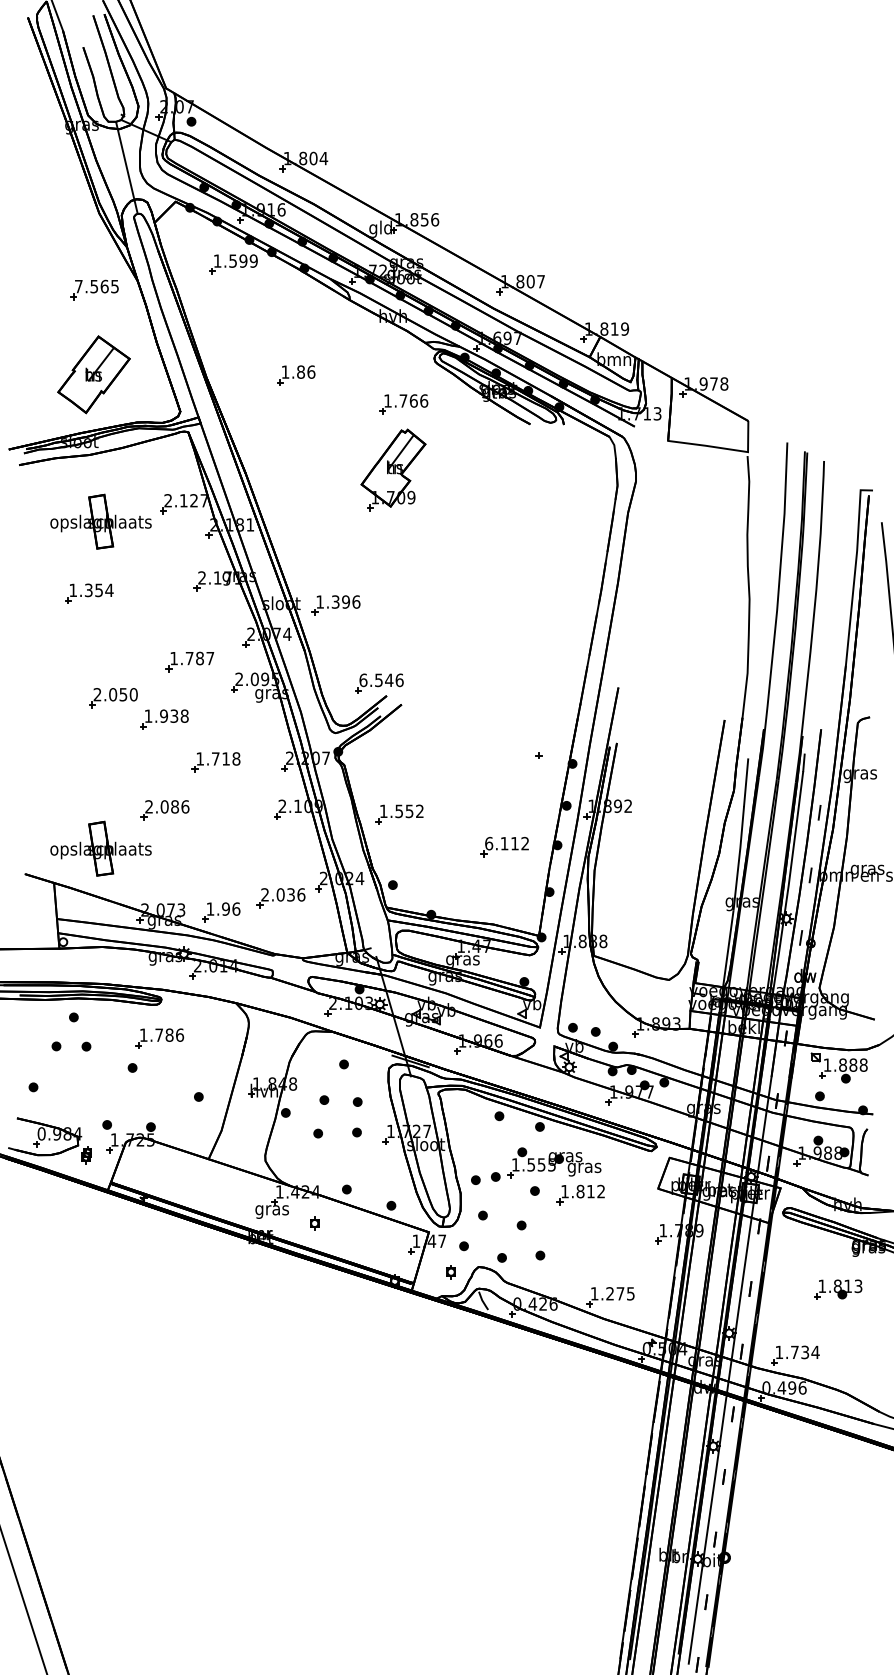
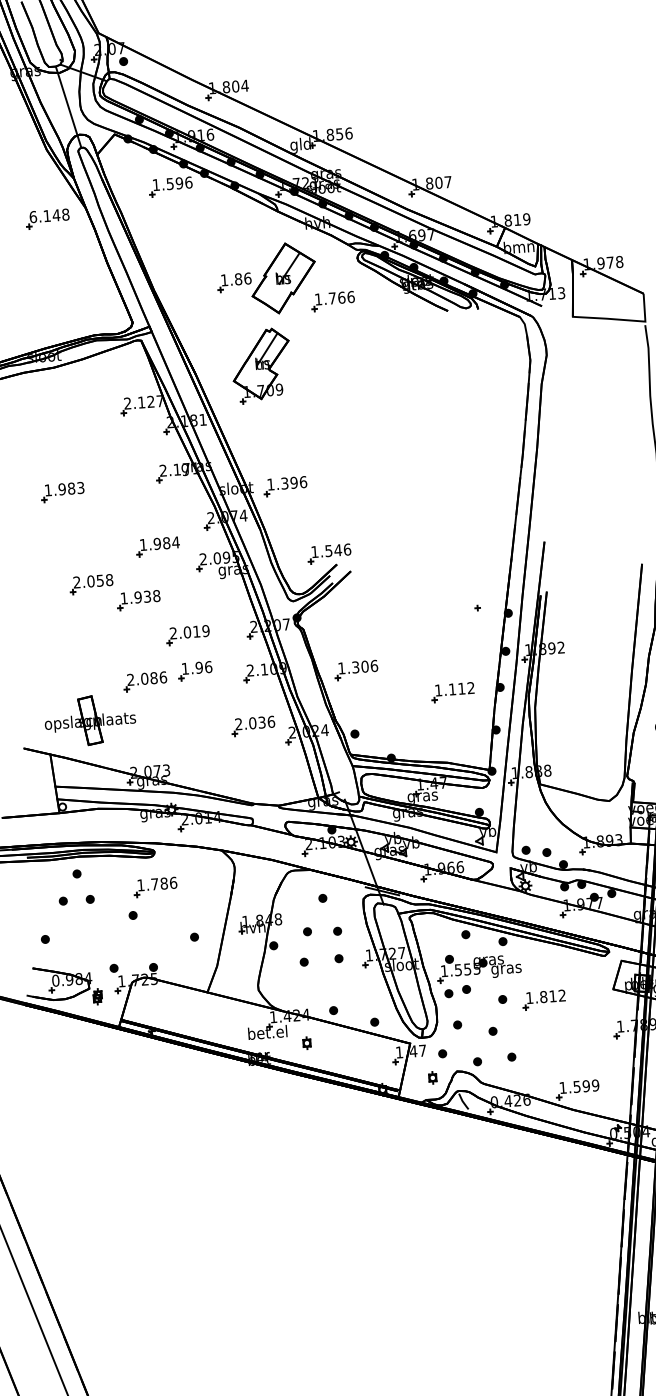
text: (253, 260) -> (188, 182), 1.599 -> 1.596
text: (96, 286) -> (49, 215), 7.565 -> 6.148
part: (93, 374) -> (283, 278), moved
part: (393, 469) -> (261, 365), moved
part: (100, 521) -> (68, 426), removed
text: (98, 590) -> (70, 488), 1.354 -> 1.983
text: (199, 658) -> (166, 543), 1.787 -> 1.984
text: (363, 680) -> (315, 552), 6.546 -> 1.546
text: (133, 694) -> (109, 579), 2.050 -> 2.058
text: (218, 758) -> (189, 631), 1.718 -> 2.019
text: (409, 811) -> (364, 666), 1.552 -> 1.306
text: (489, 843) -> (438, 690), 6.112 -> 1.112
part: (280, 898) -> (252, 726), moved
part: (221, 912) -> (195, 671), moved
part: (554, 1162) -> (479, 966), moved
text: (271, 1209) -> (267, 1033), gras -> bet.el
text: (620, 1293) -> (586, 1085), 1.275 -> 1.599

